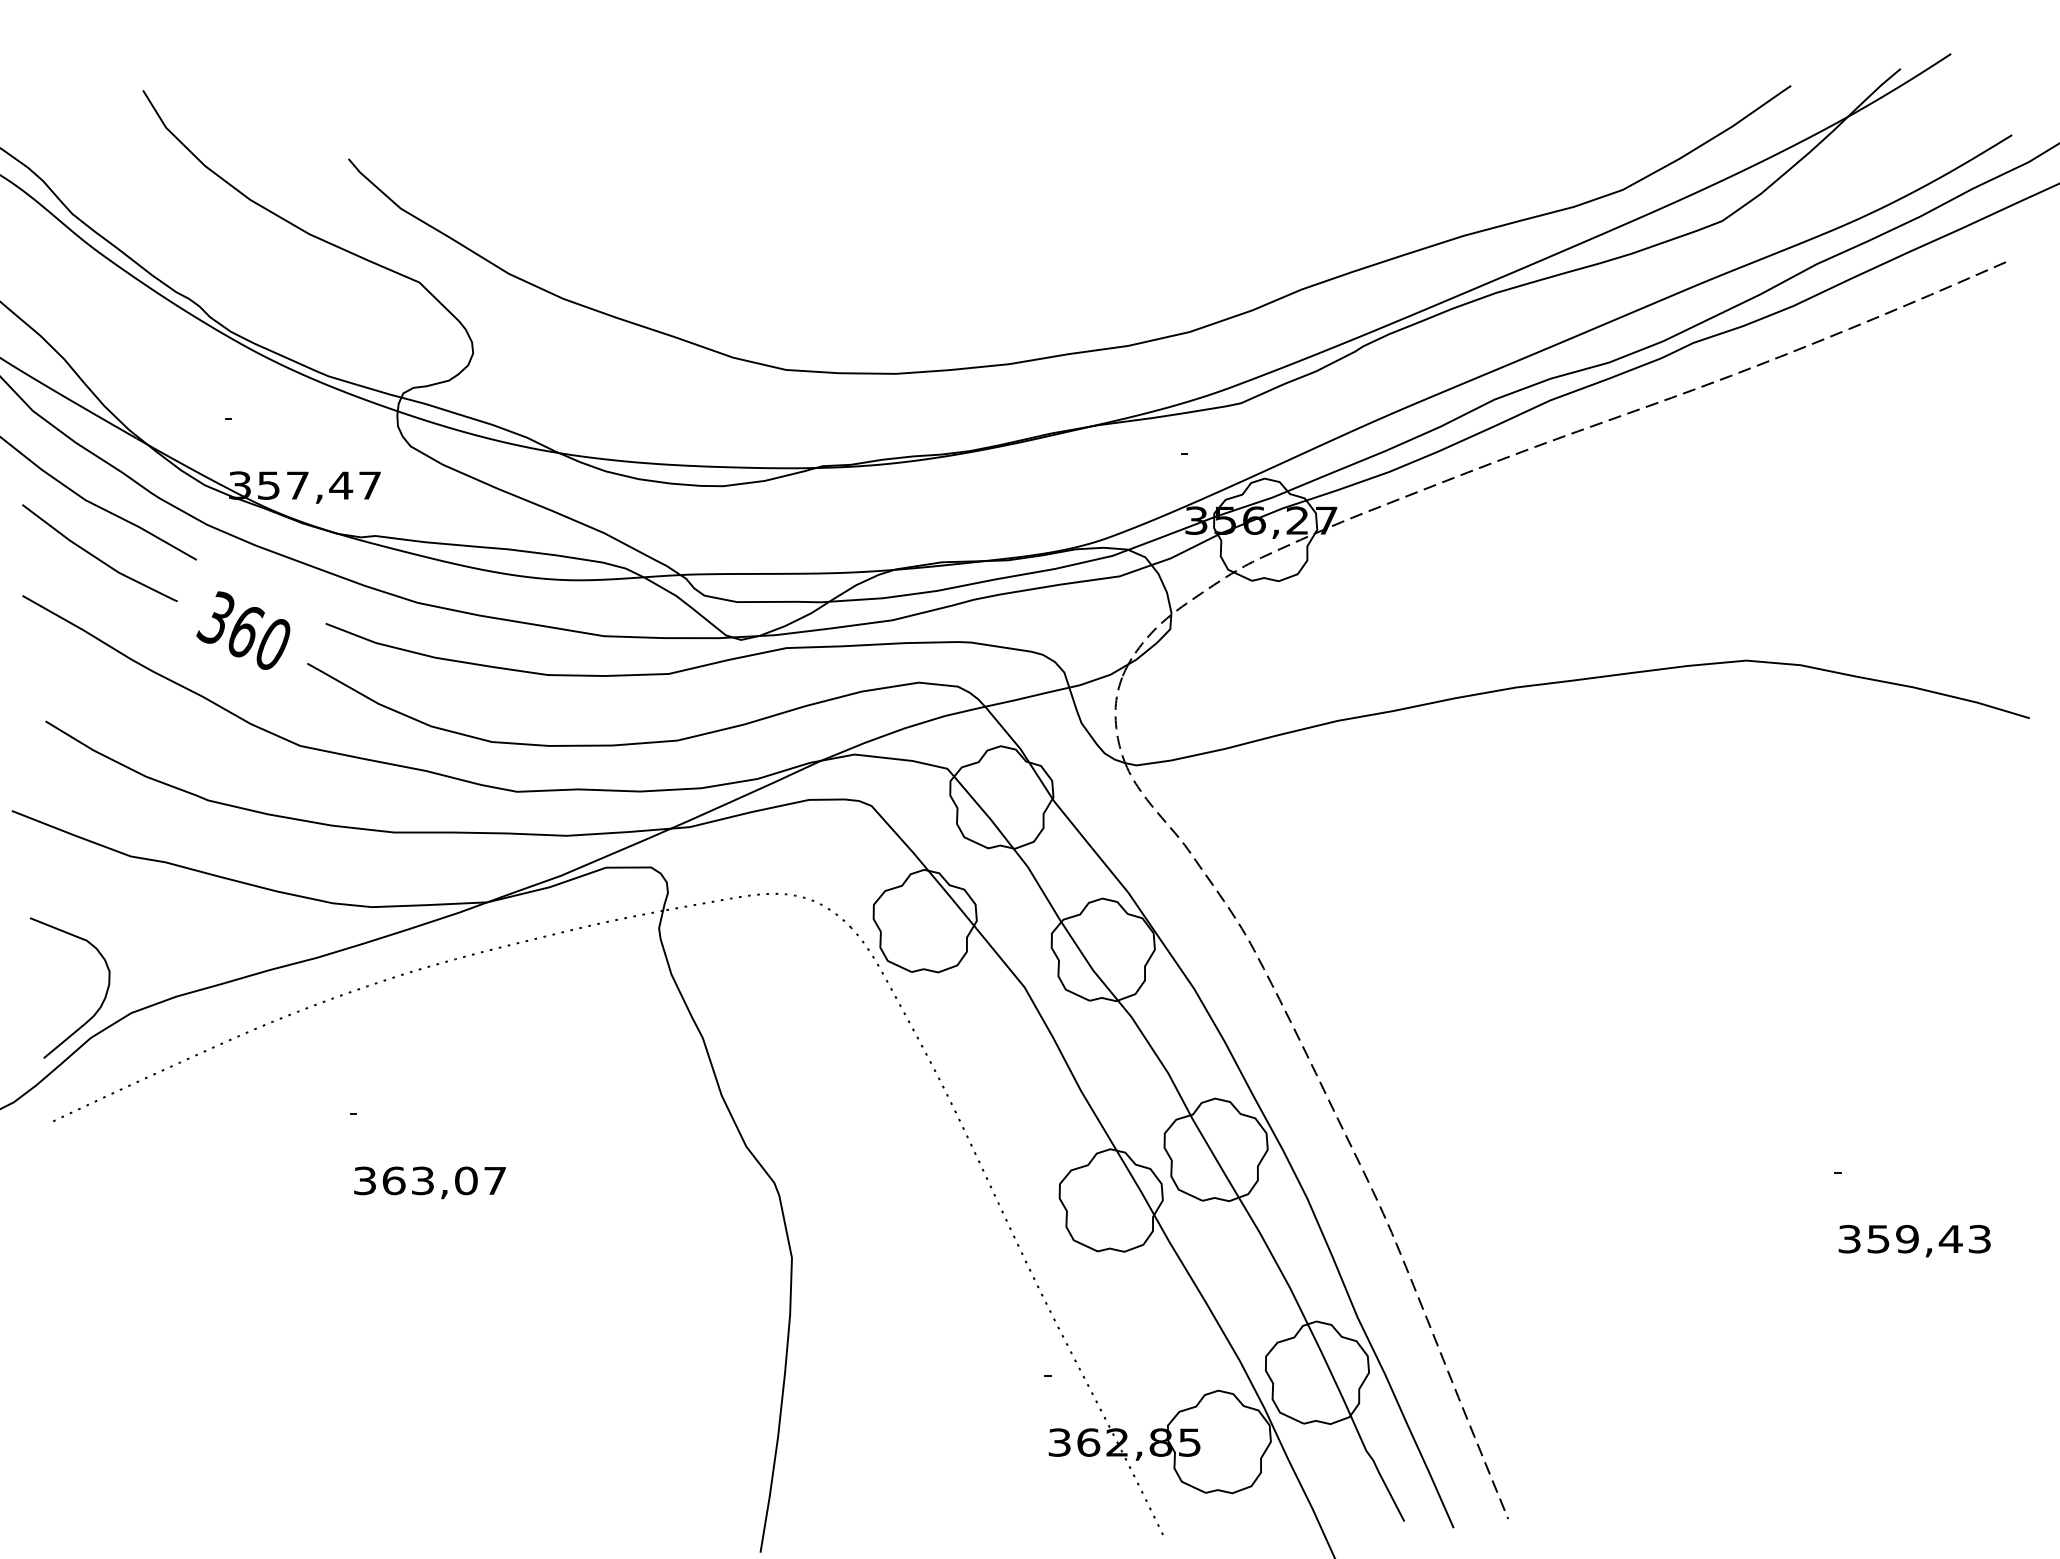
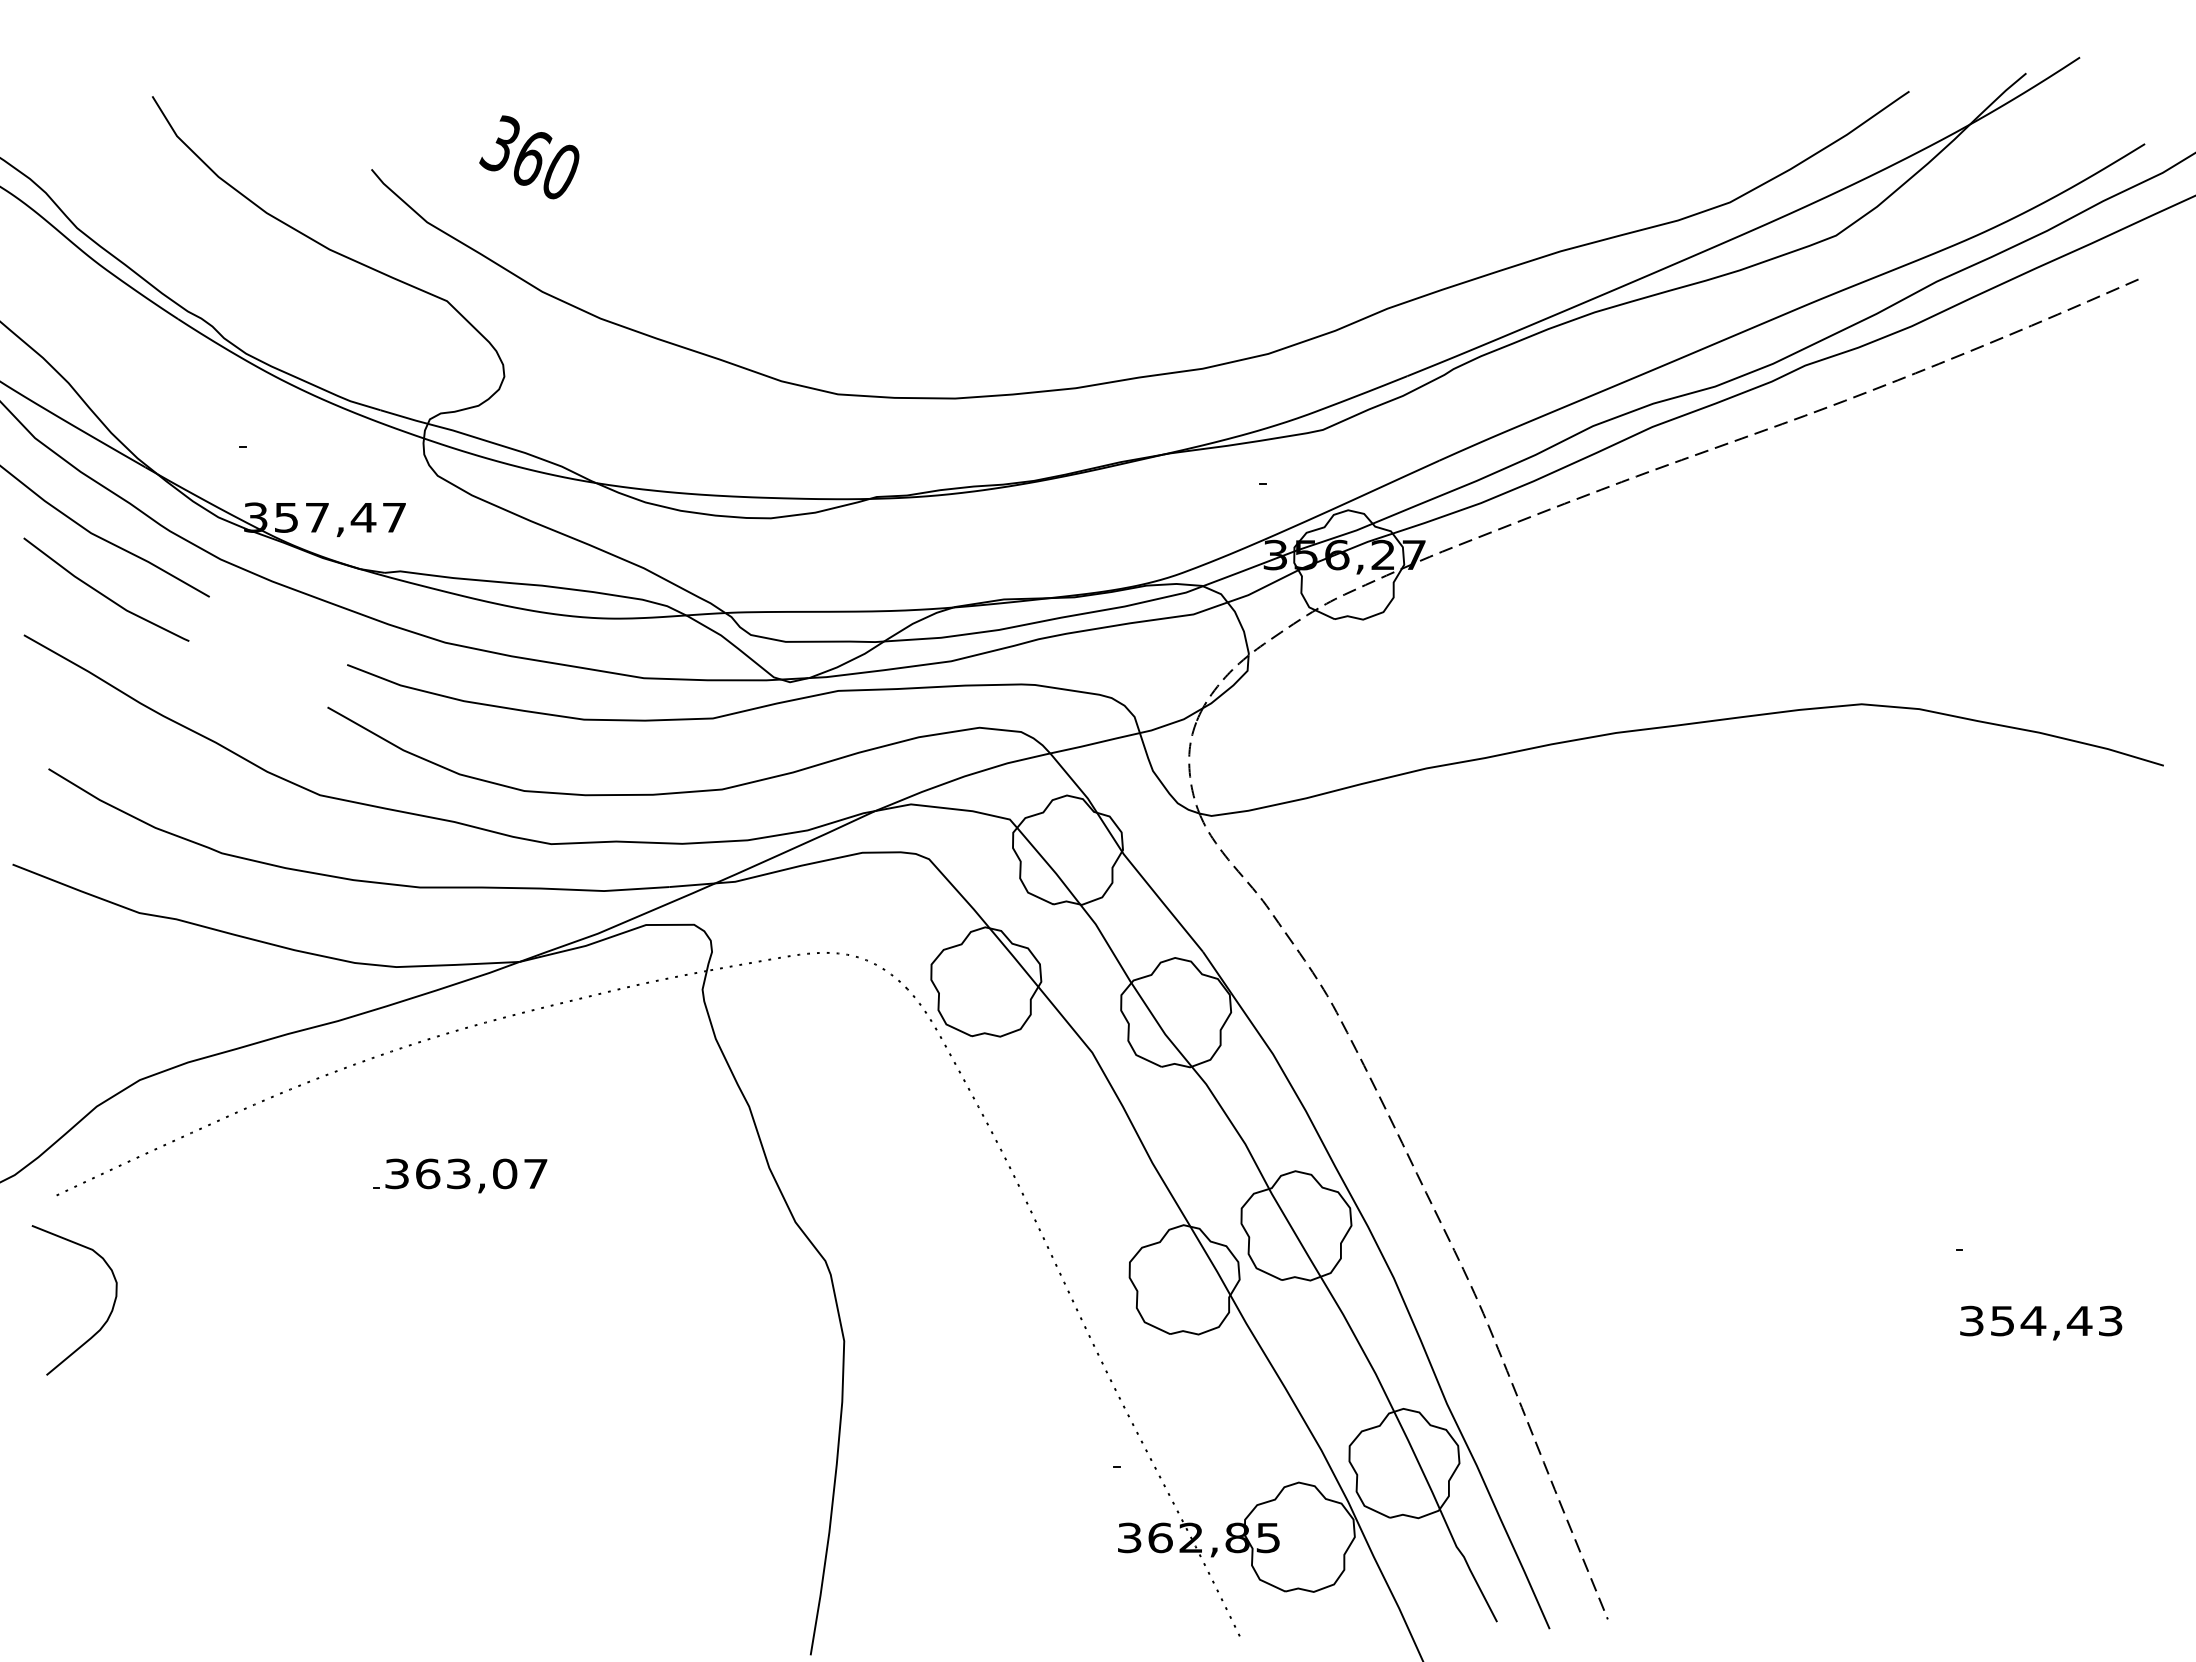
text: (243, 630) -> (529, 157), moved
curve: (97, 1009) -> (103, 1323), moved
text: (430, 1182) -> (466, 1175), moved
text: (1907, 1238) -> (2033, 1320), 359,43 -> 354,43

